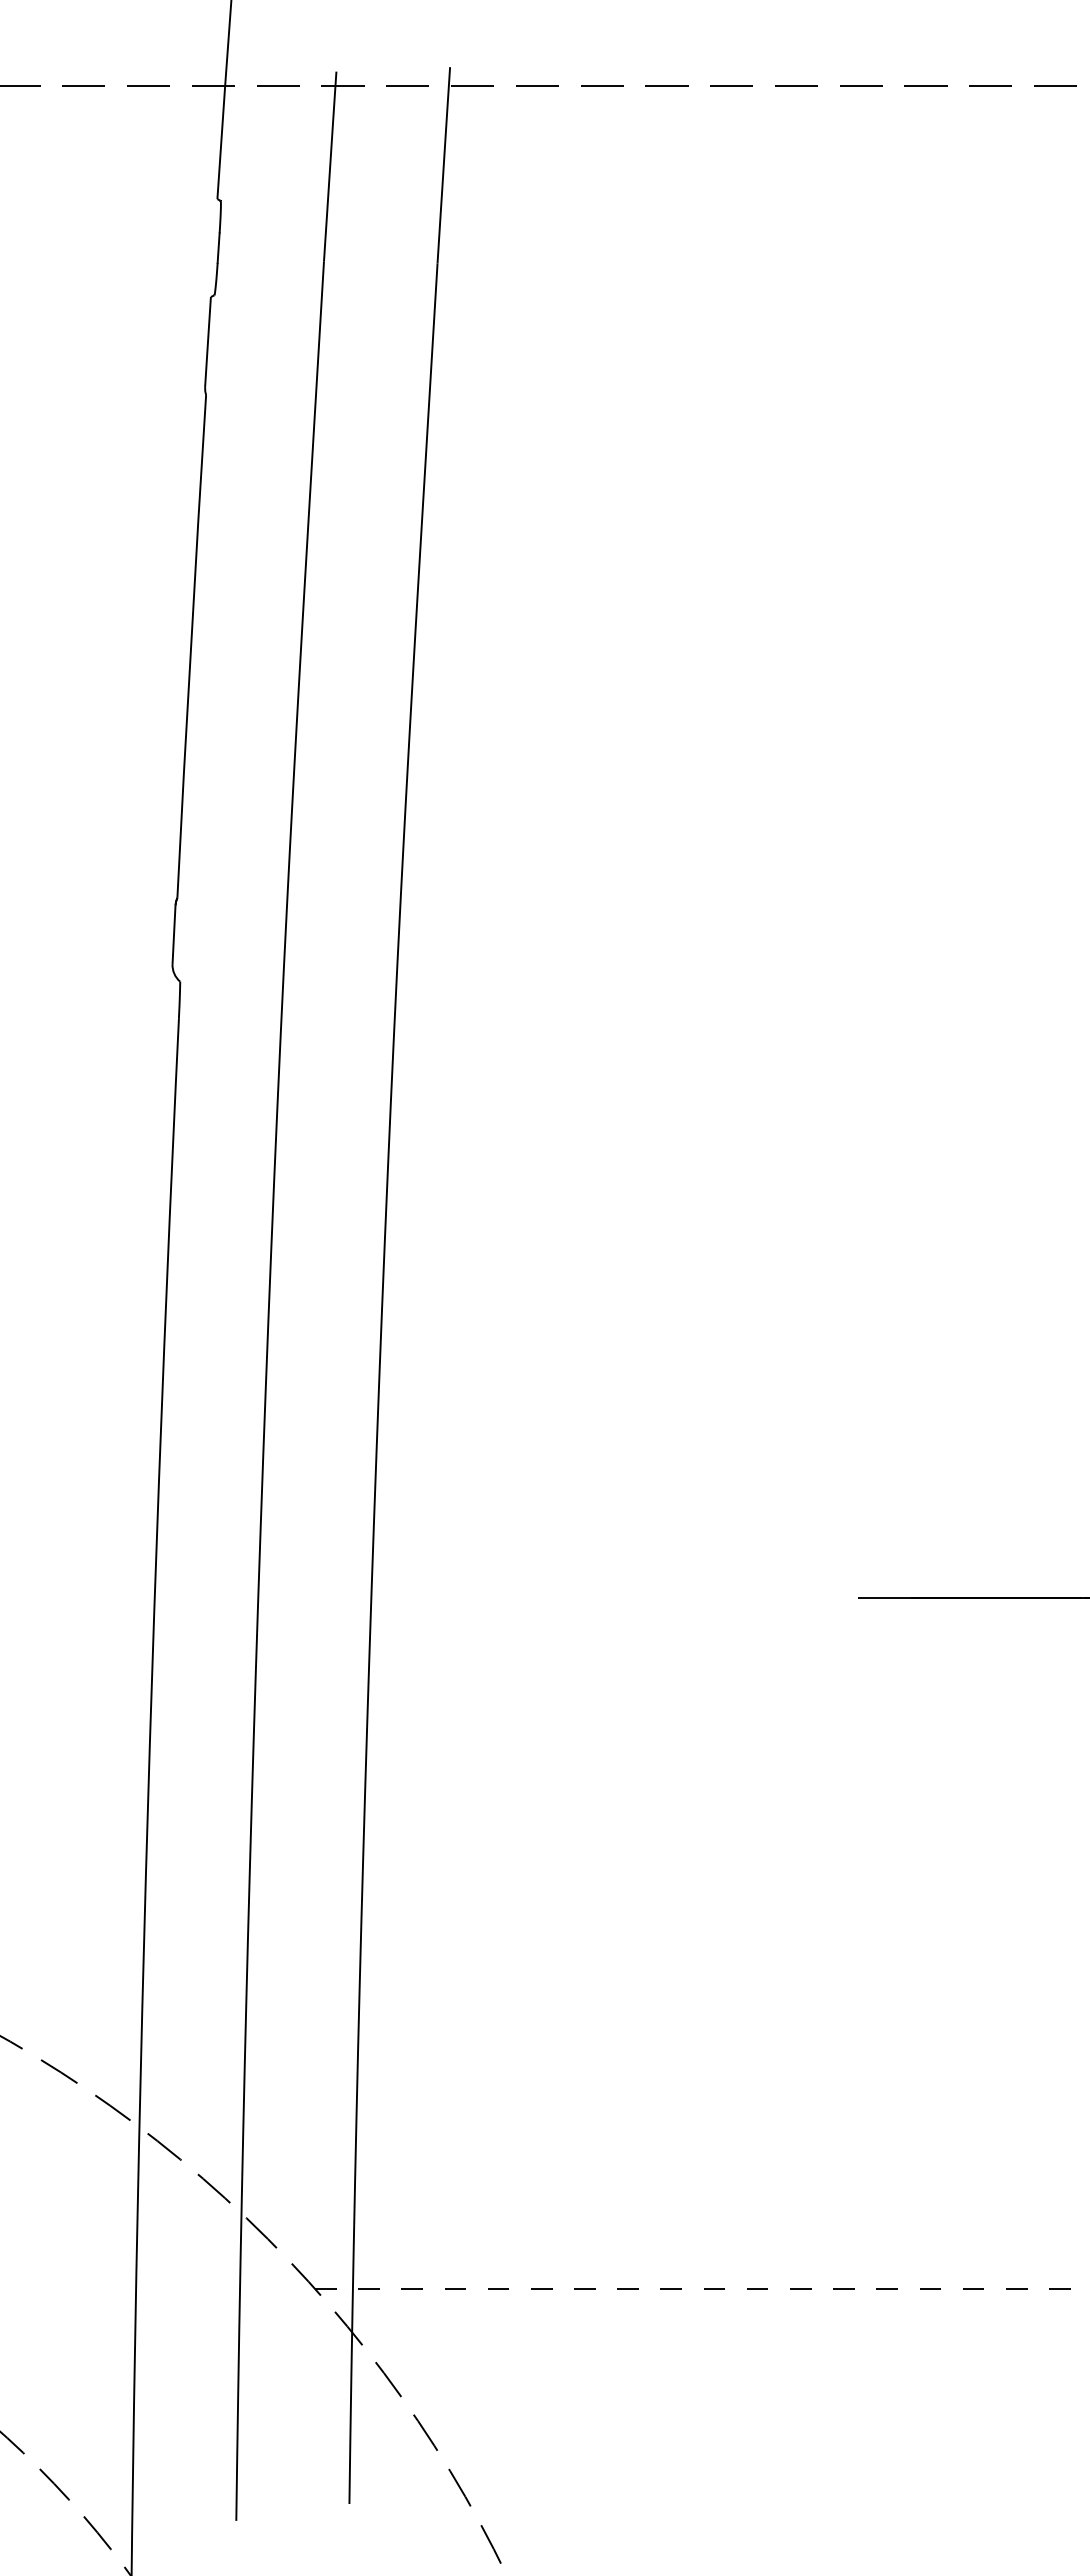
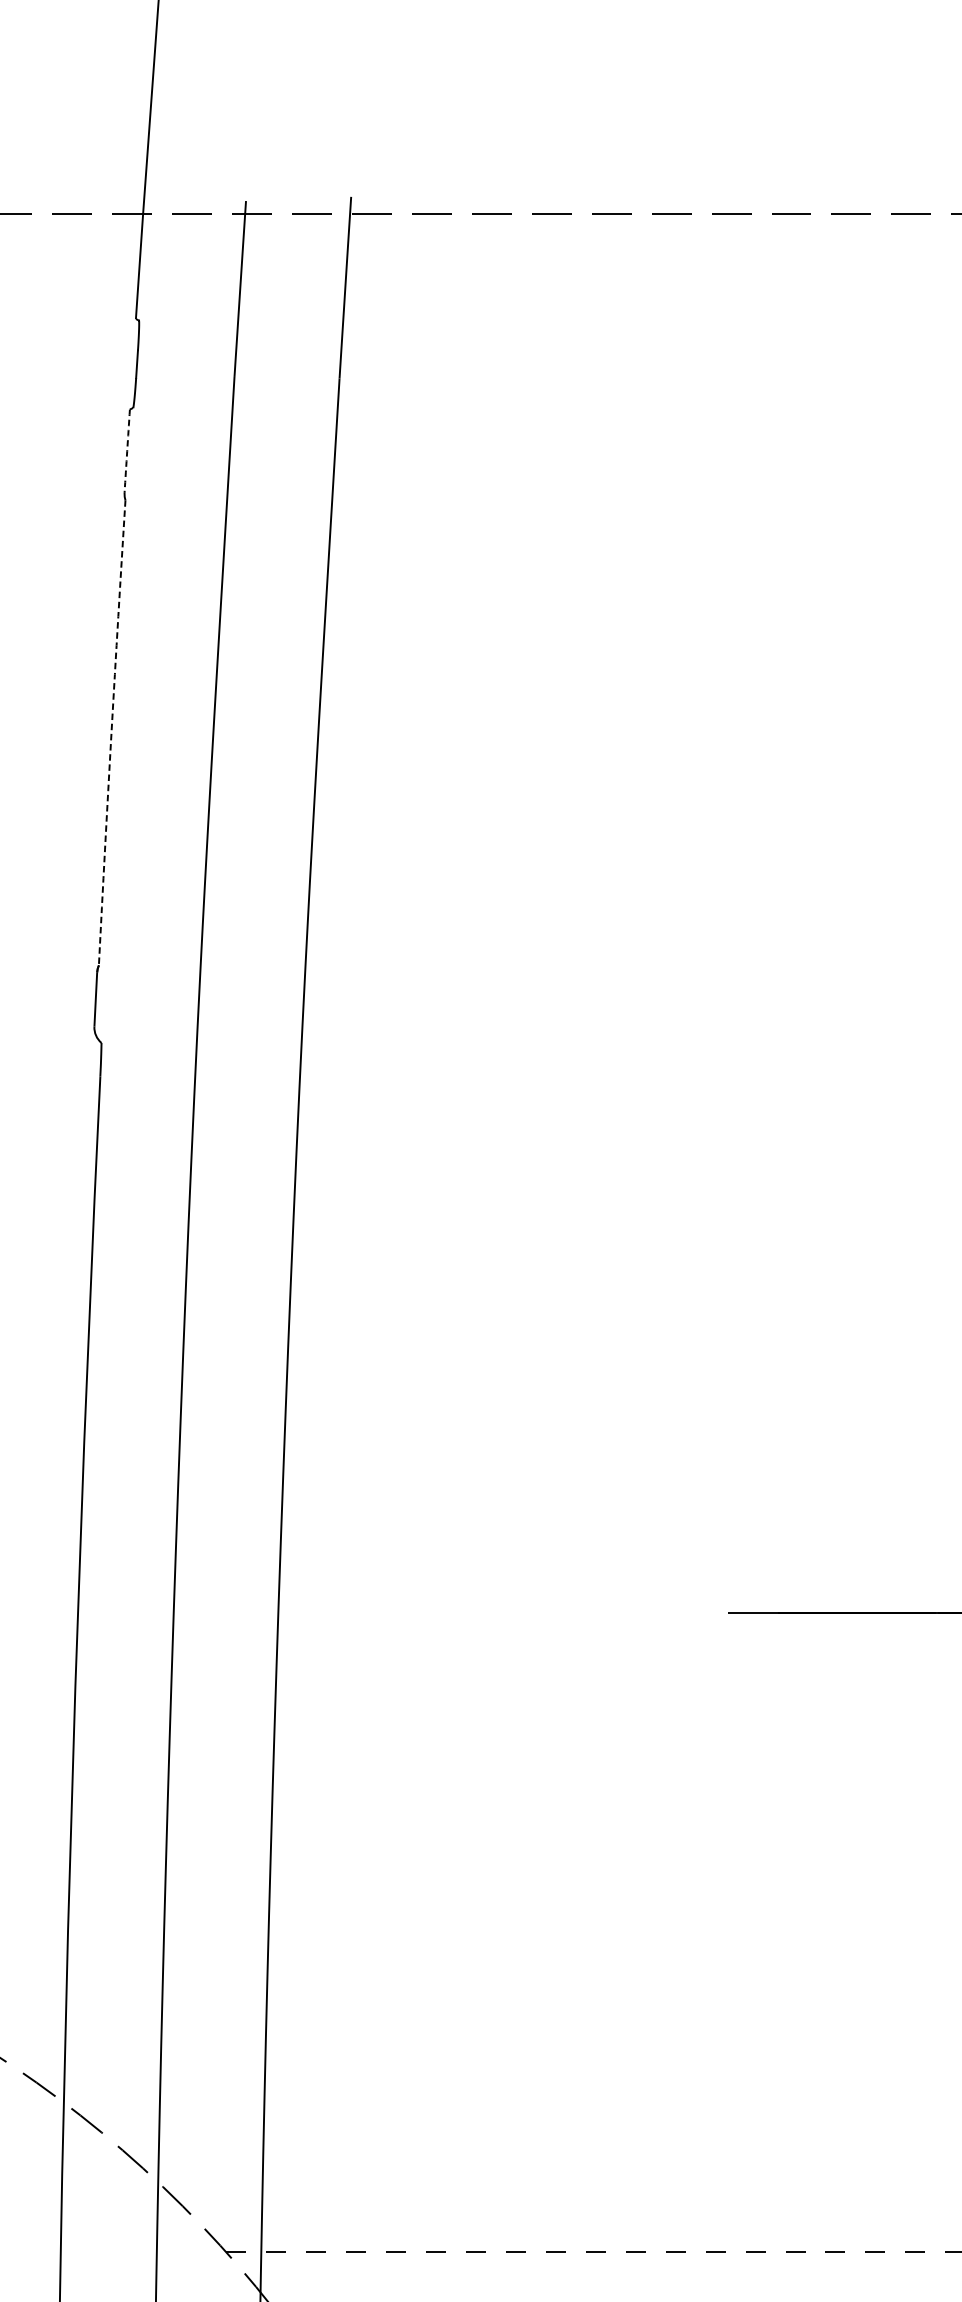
arc: (208, 342) -> (127, 451), solid -> dashed
arc: (191, 646) -> (111, 732), solid -> dashed

